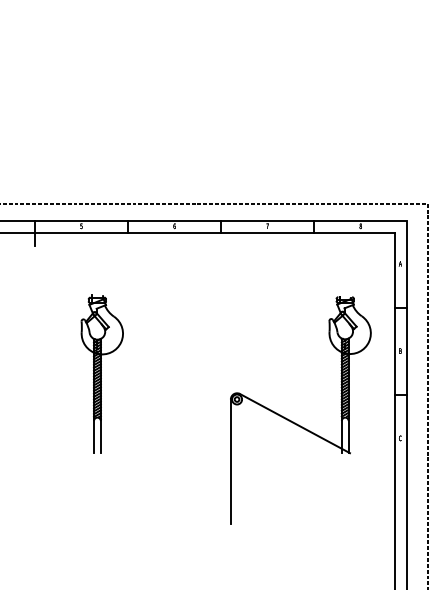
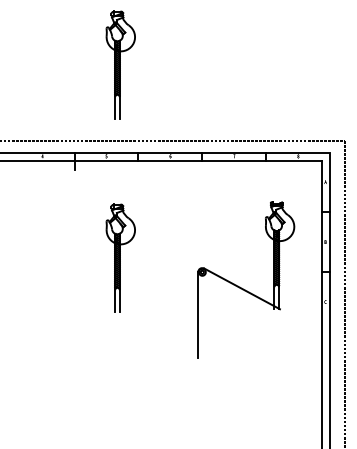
part: (101, 92) -> (120, 64), added
part: (292, 420) -> (240, 286), moved

